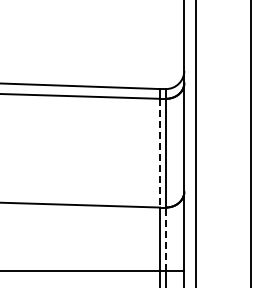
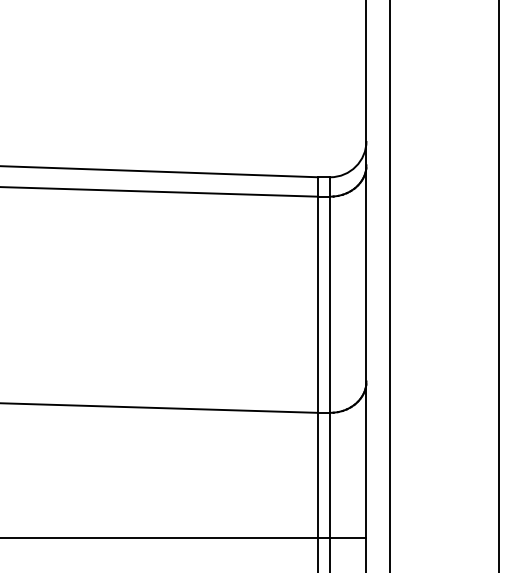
line: (160, 153) -> (319, 305), dashed -> solid
line: (166, 239) -> (331, 476), dashed -> solid

